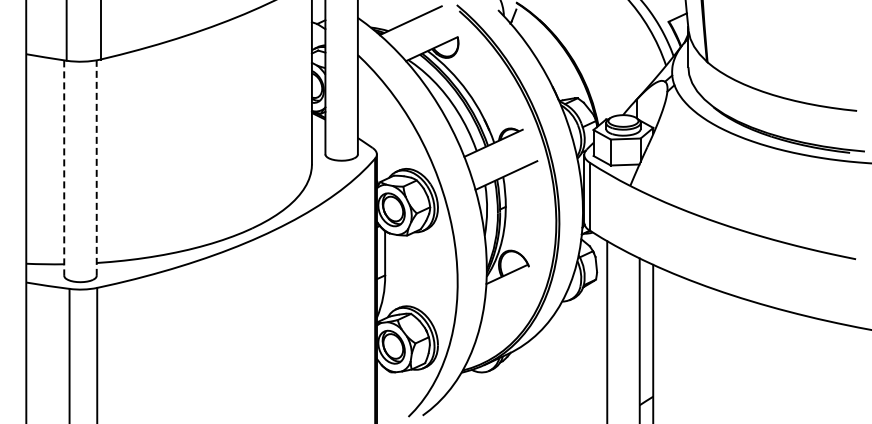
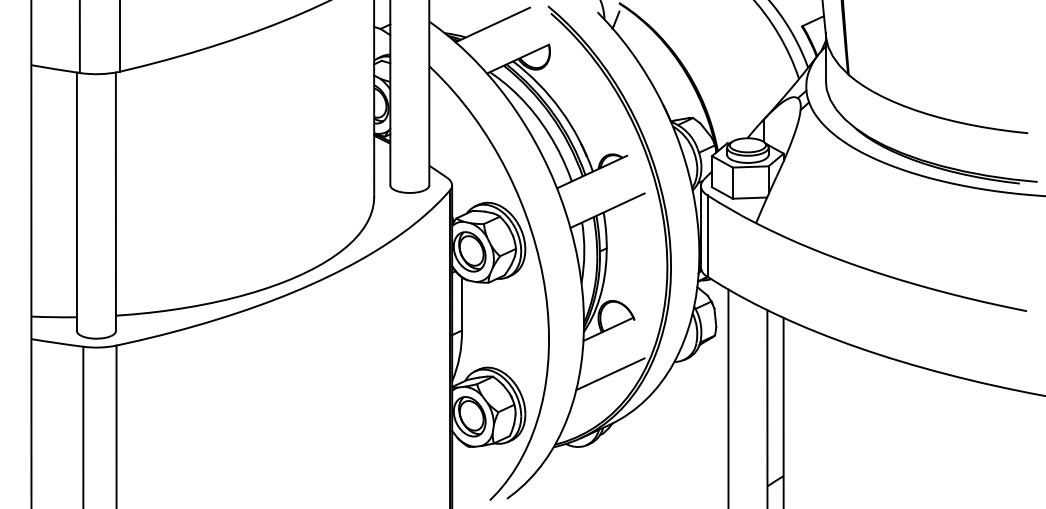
line: (64, 168) -> (77, 202), dashed -> solid
line: (96, 168) -> (115, 202), dashed -> solid
line: (508, 311) -> (609, 373), added

